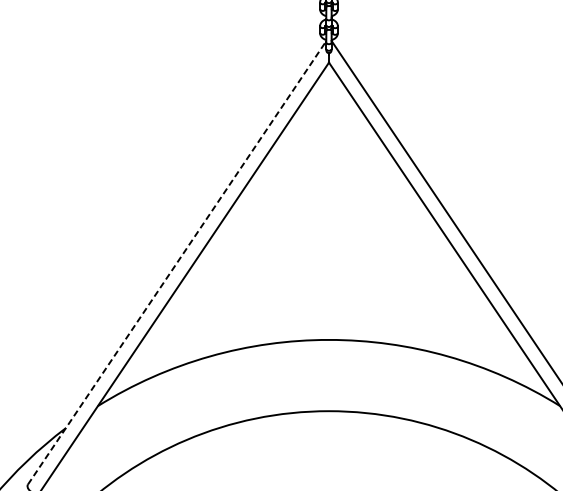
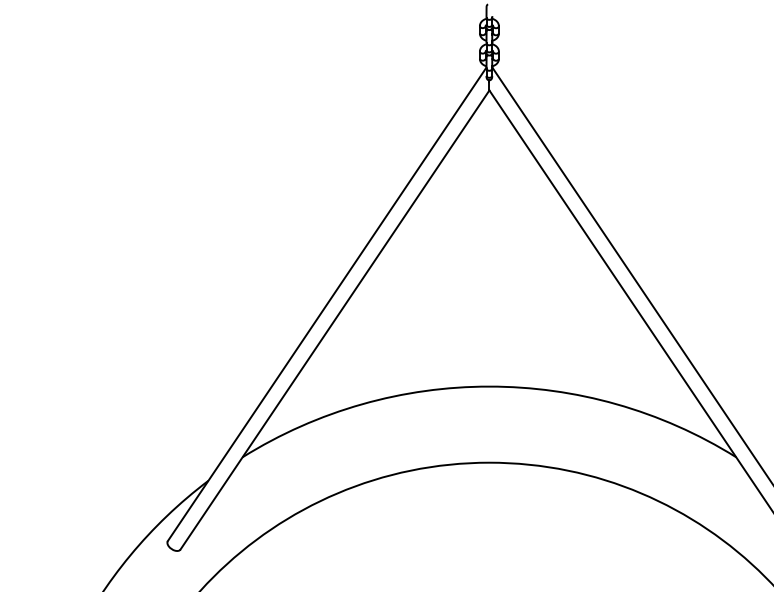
line: (177, 262) -> (327, 303), dashed -> solid

